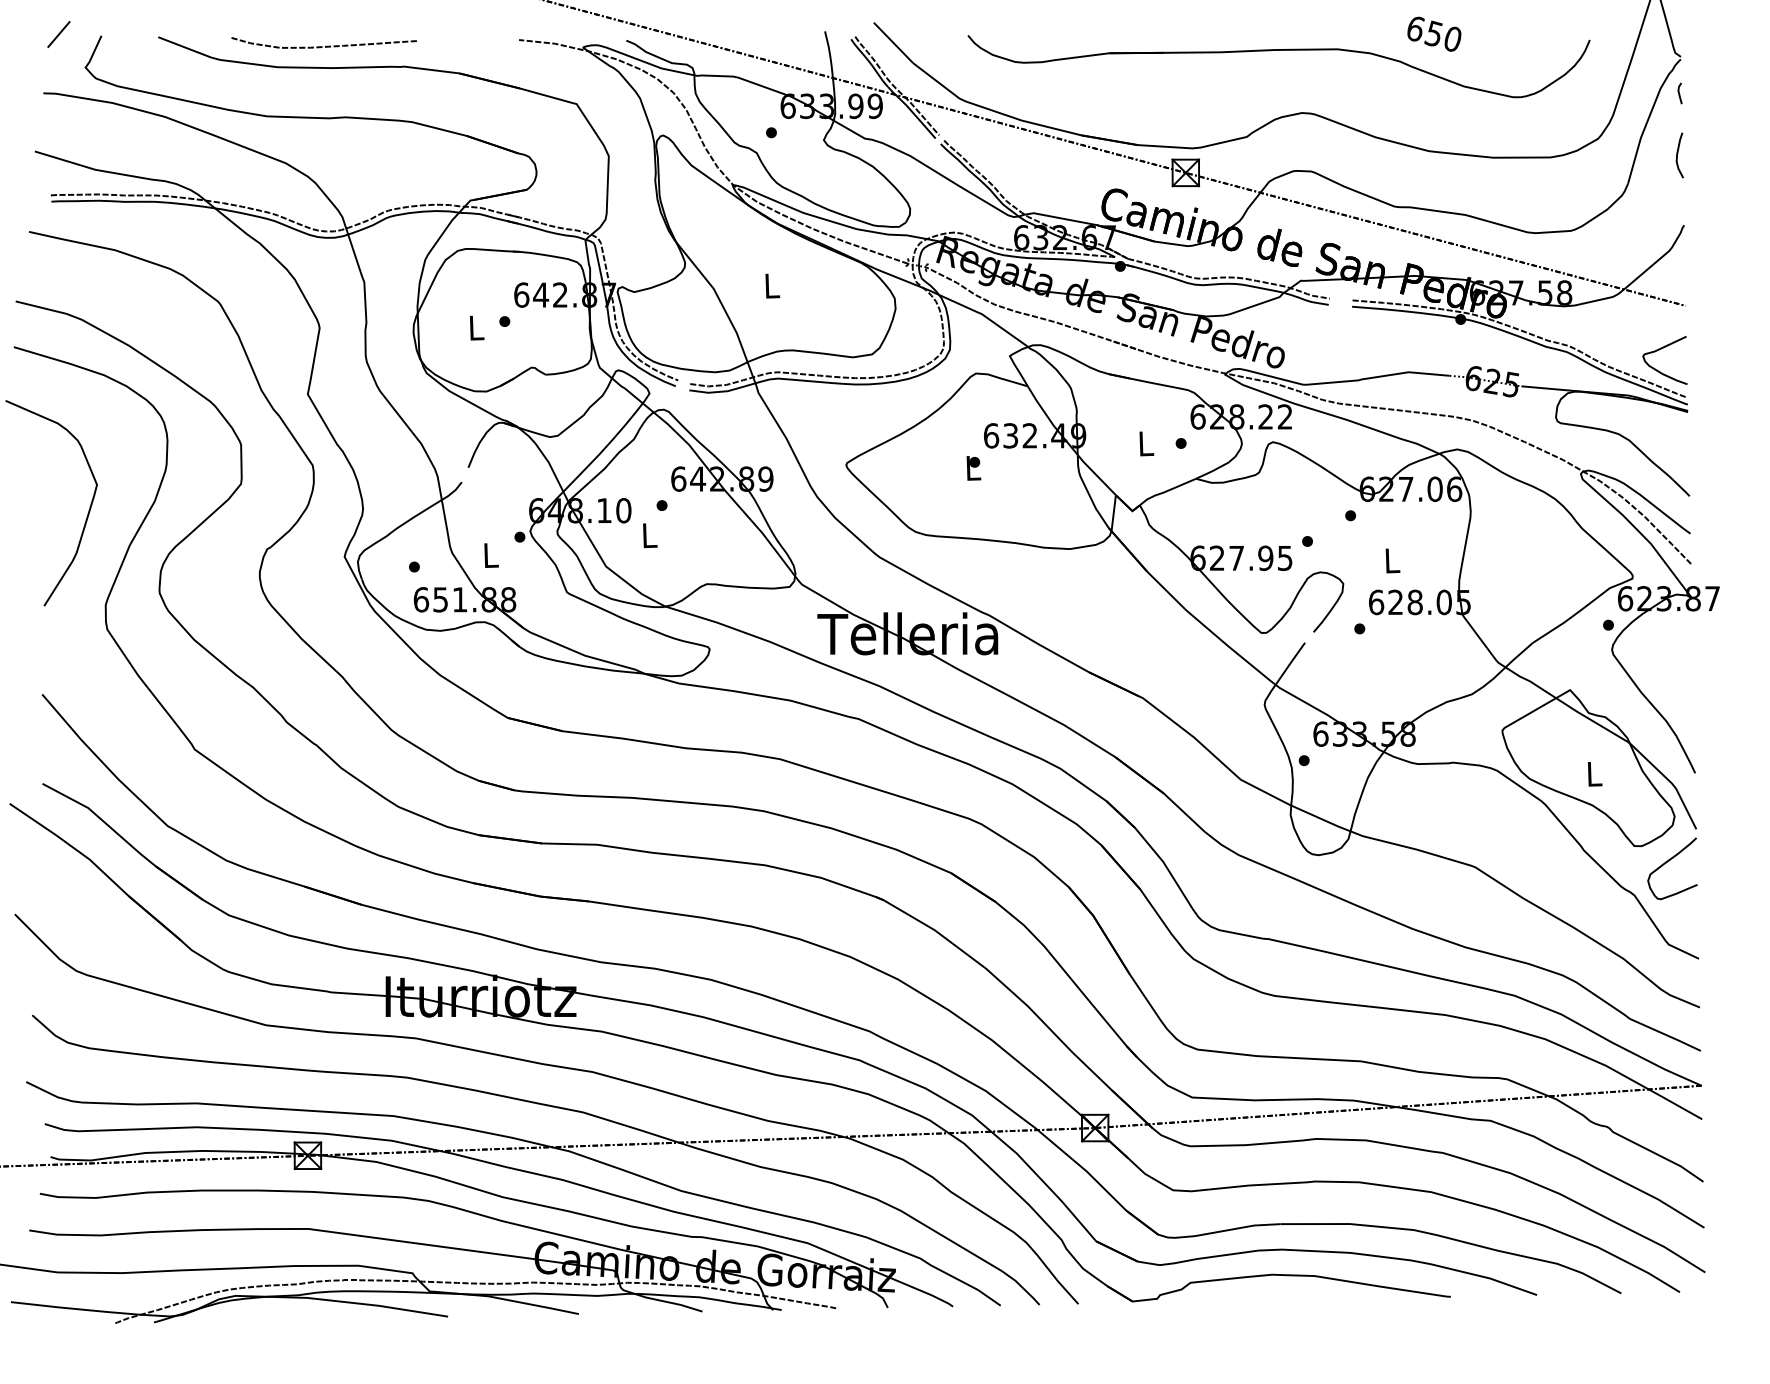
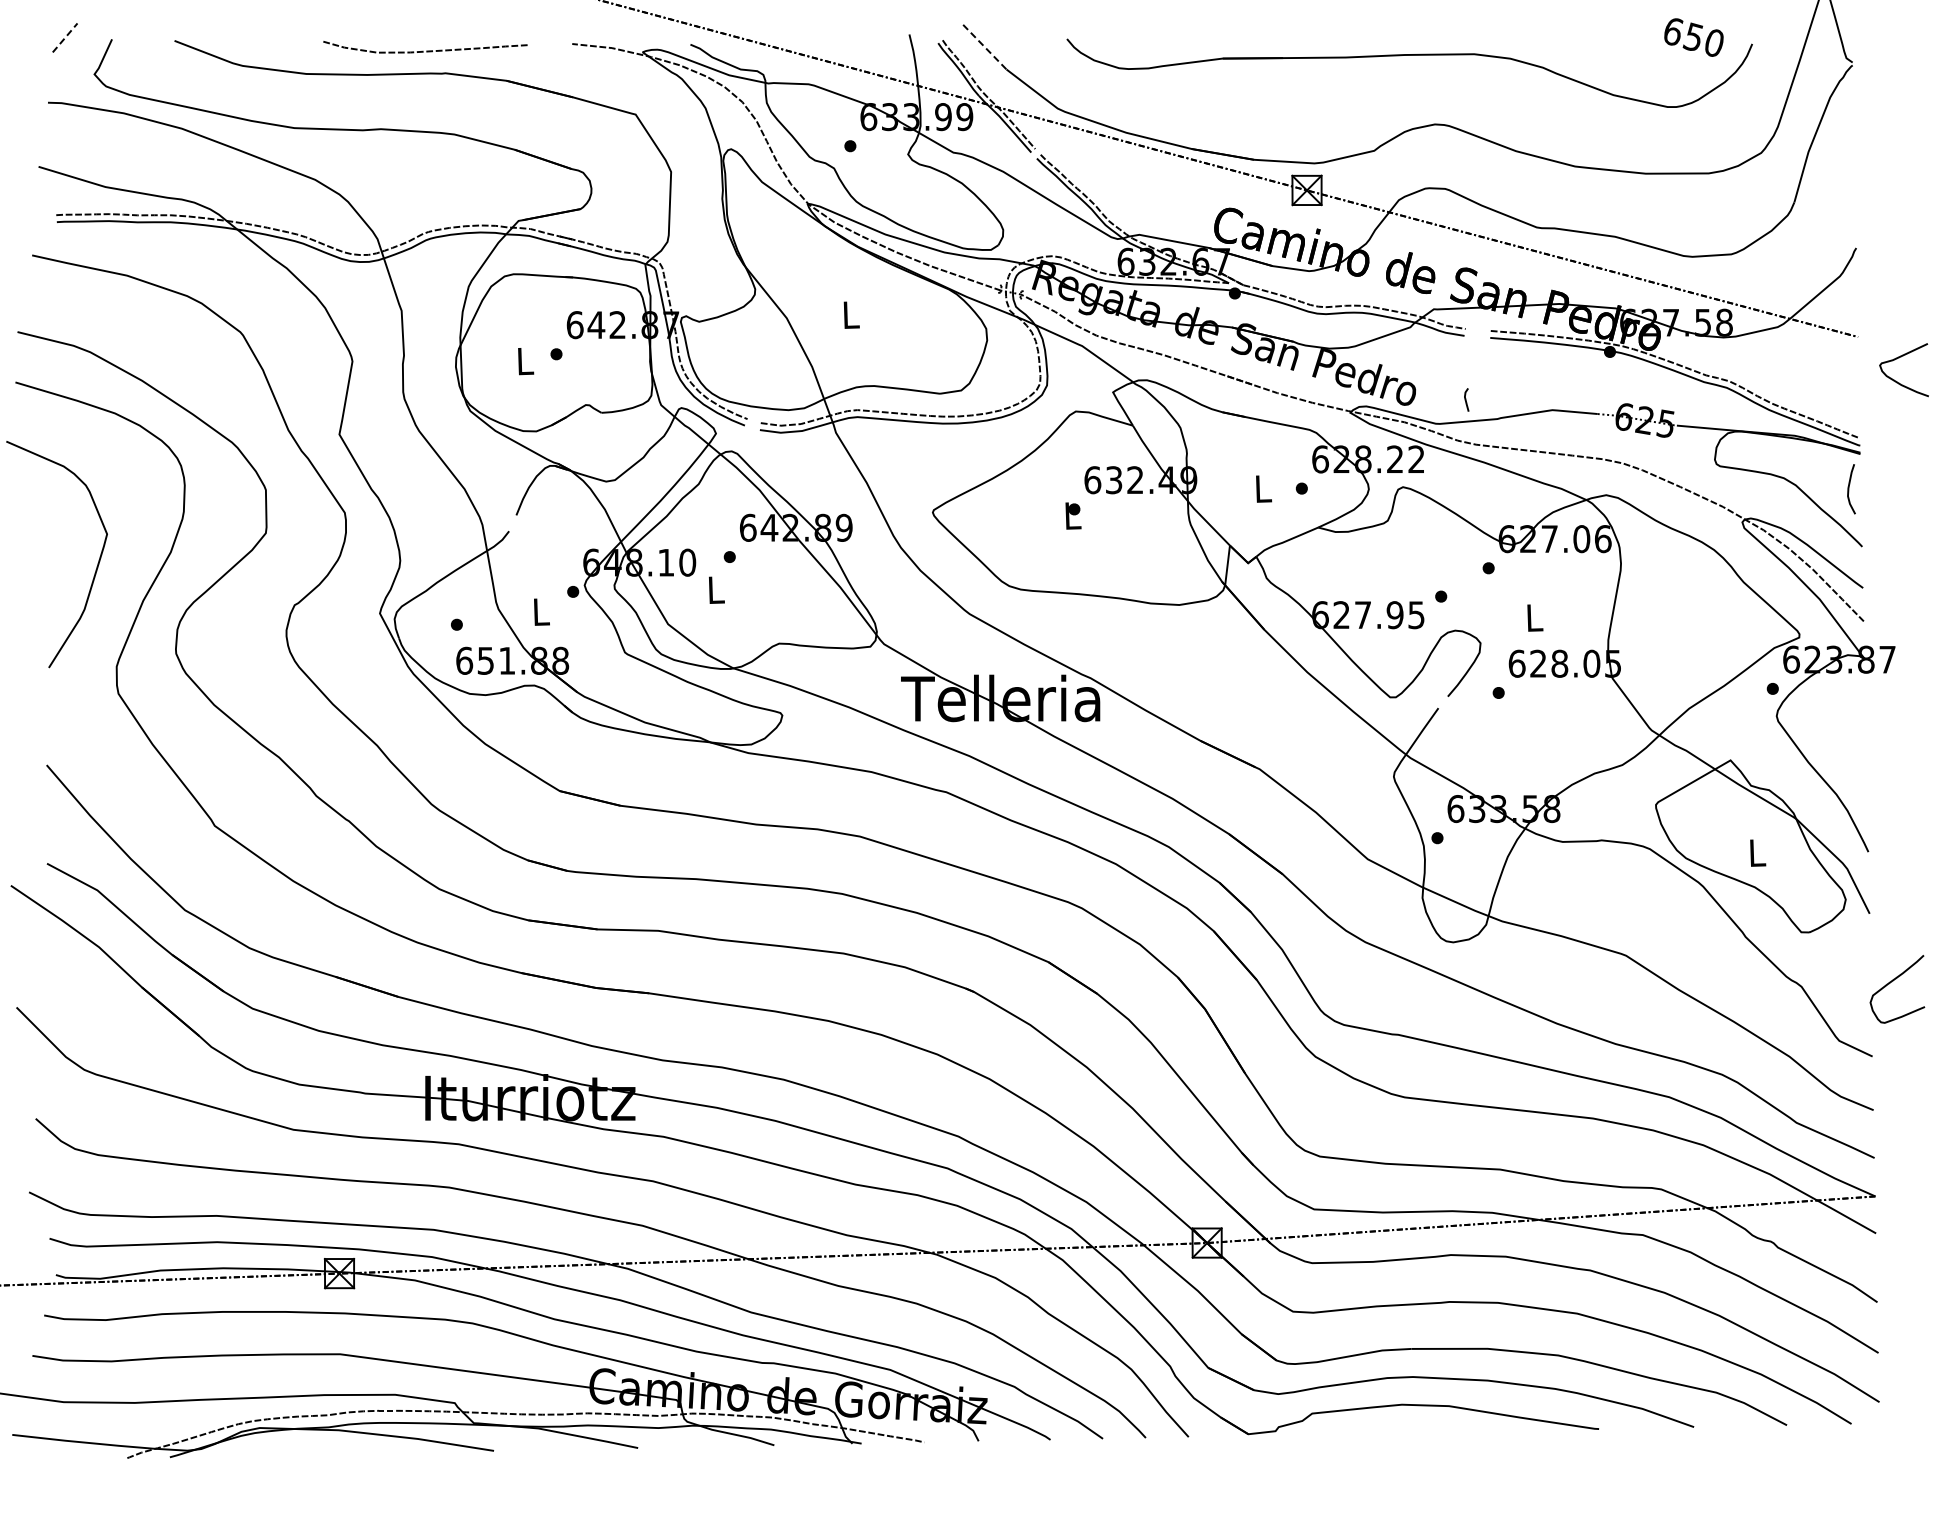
line: (59, 34) -> (65, 37), solid -> dashed
text: (1433, 34) -> (1693, 37), moved
line: (894, 43) -> (985, 47), solid -> dashed
curve: (325, 45) -> (426, 50), moved
line: (1679, 93) -> (1466, 399), moved
curve: (1678, 155) -> (1849, 489), moved
curve: (1659, 350) -> (1897, 359), moved
curve: (1668, 861) -> (1893, 981), moved

